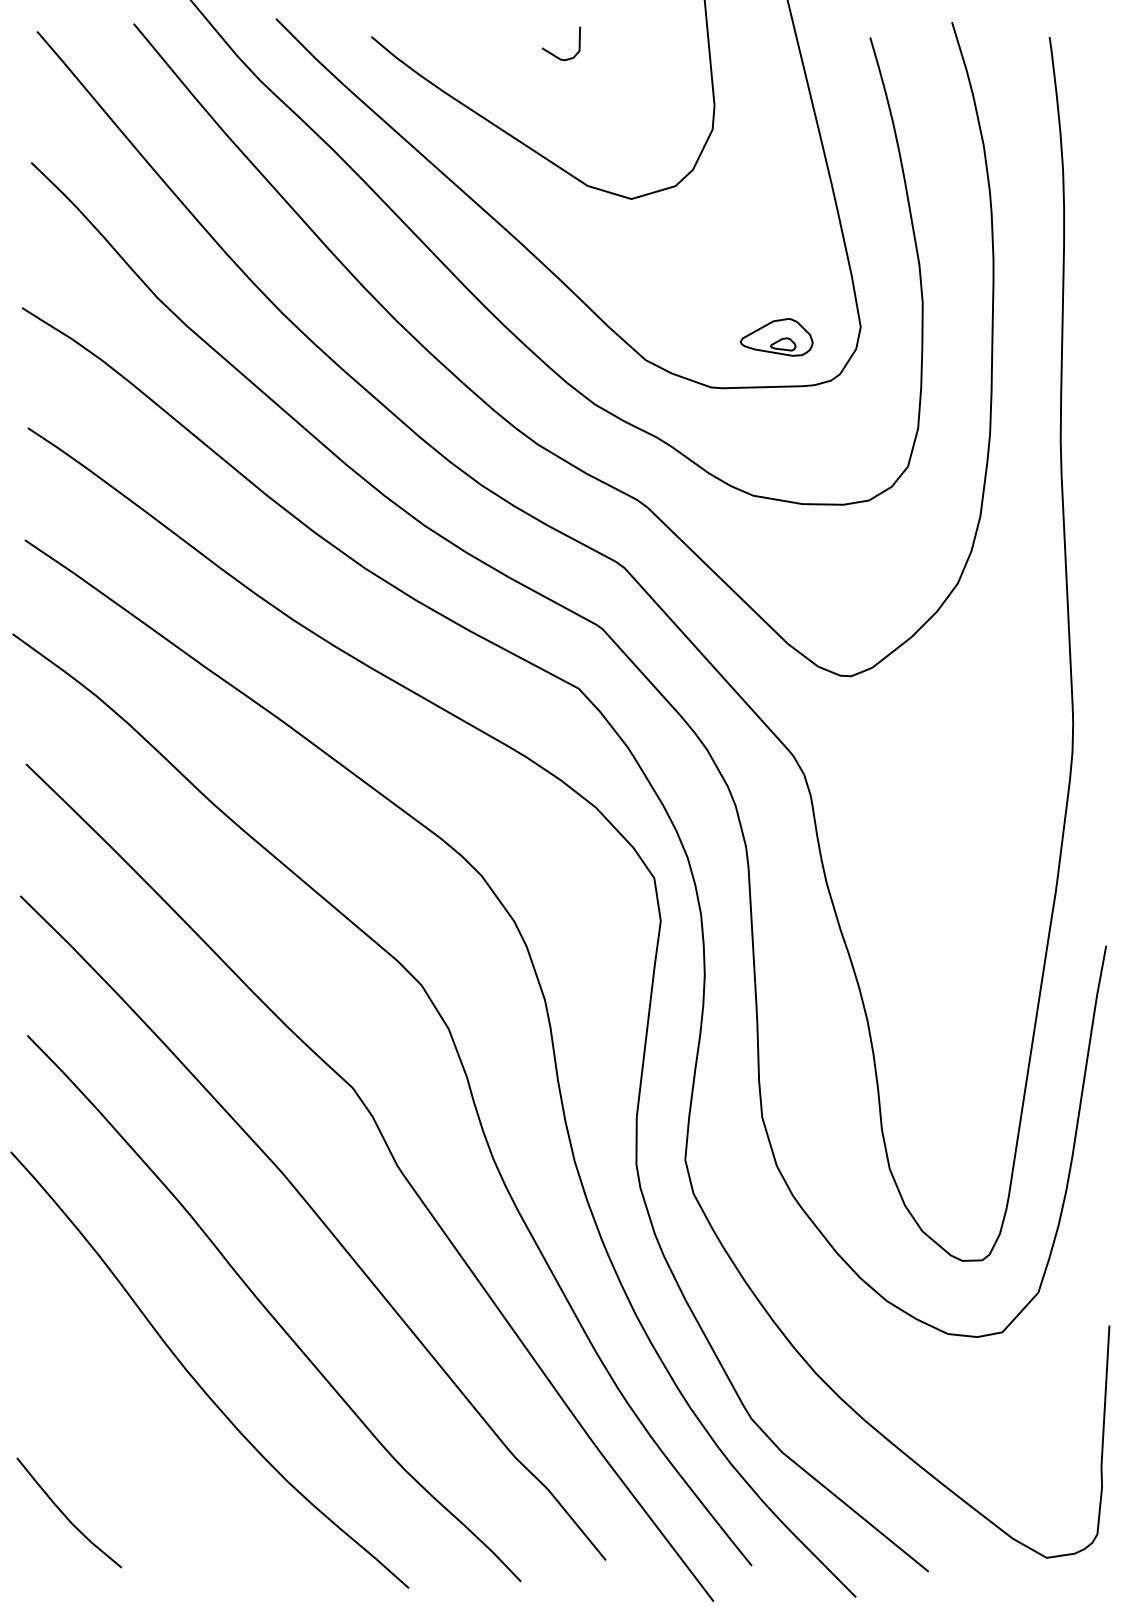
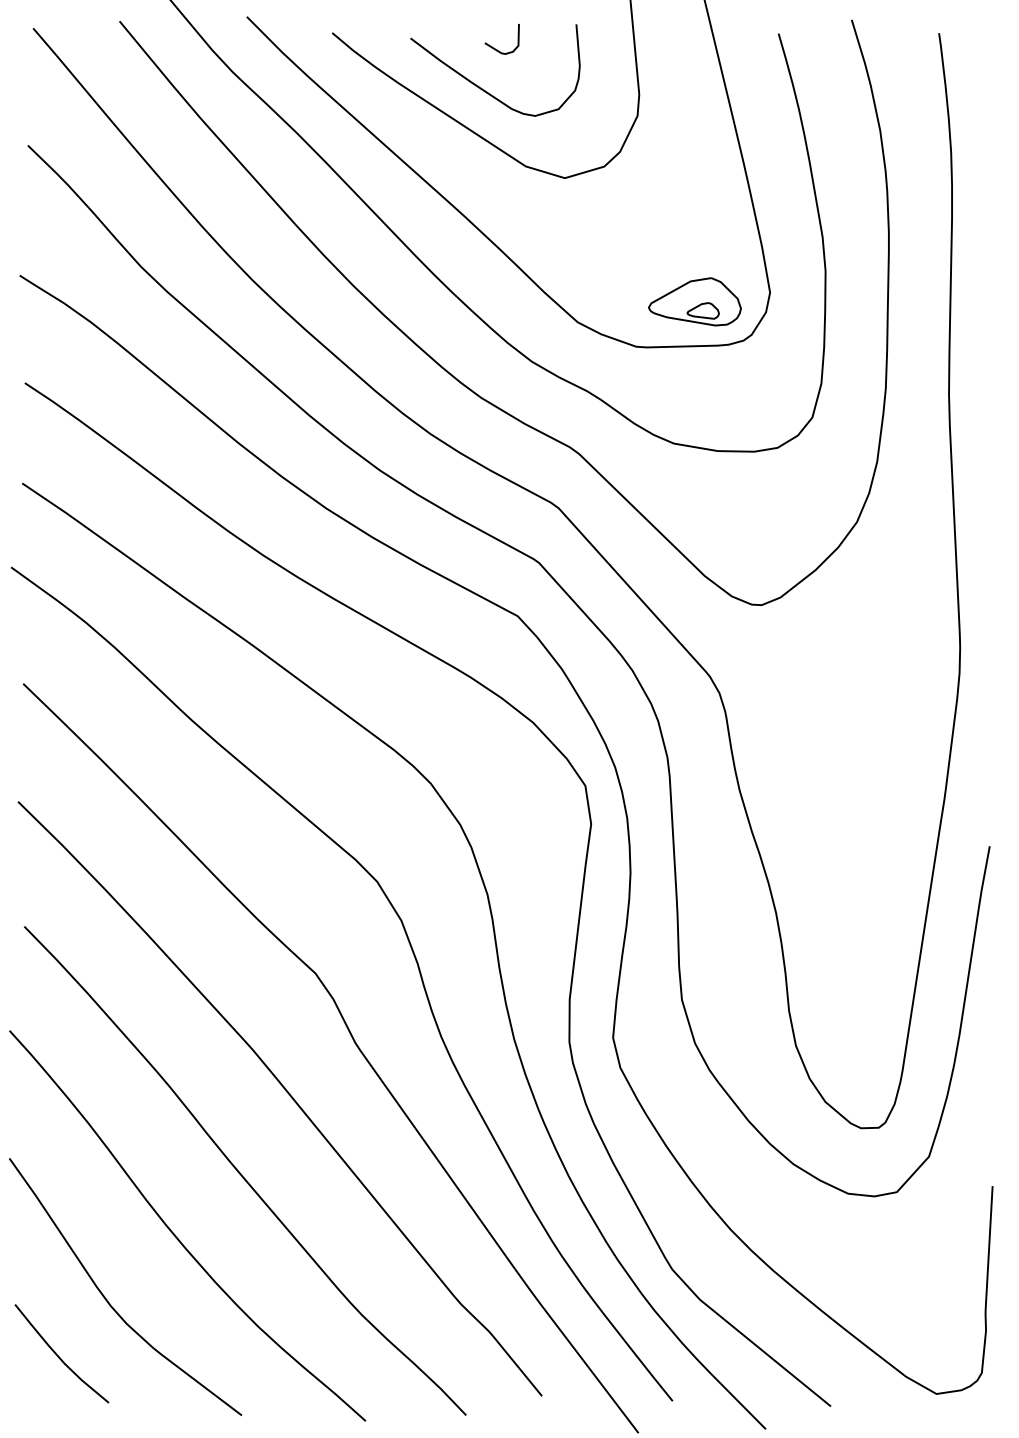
curve: (541, 99) -> (484, 89), added
part: (776, 336) -> (694, 301), size x1.43
curve: (120, 1452) -> (107, 1299), added

